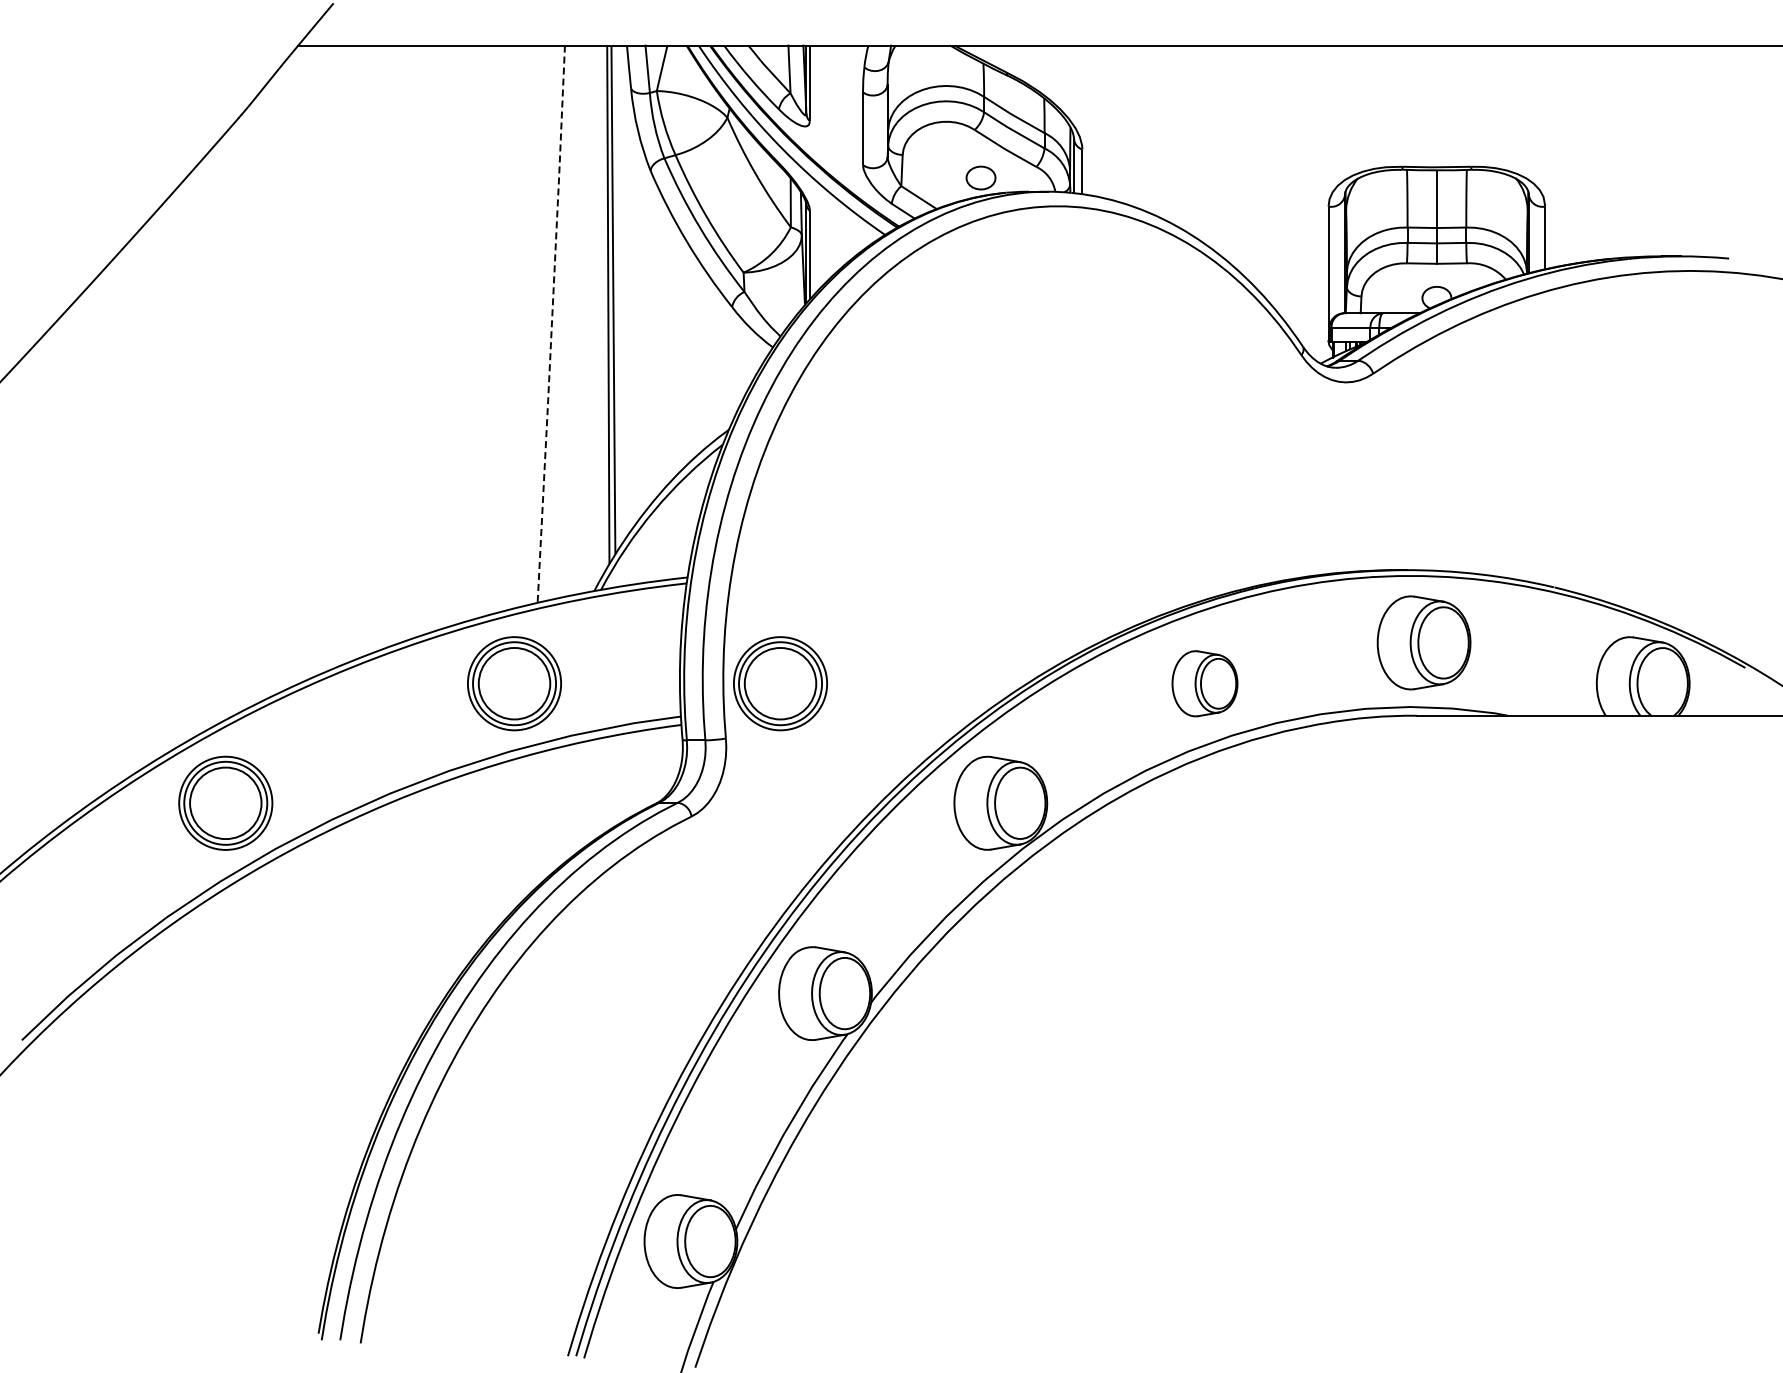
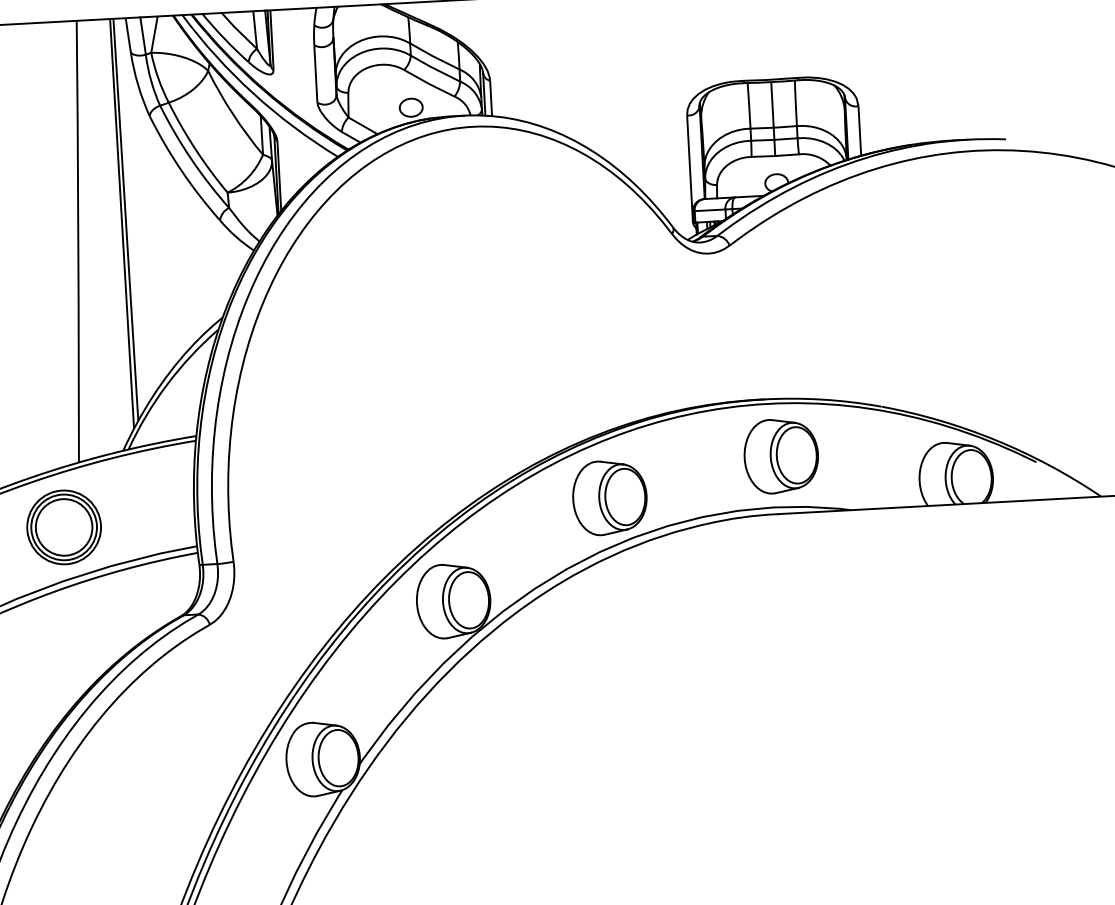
line: (551, 324) -> (77, 241), dashed -> solid
part: (780, 683) -> (274, 515), removed
part: (1204, 683) -> (609, 497), size x1.43

